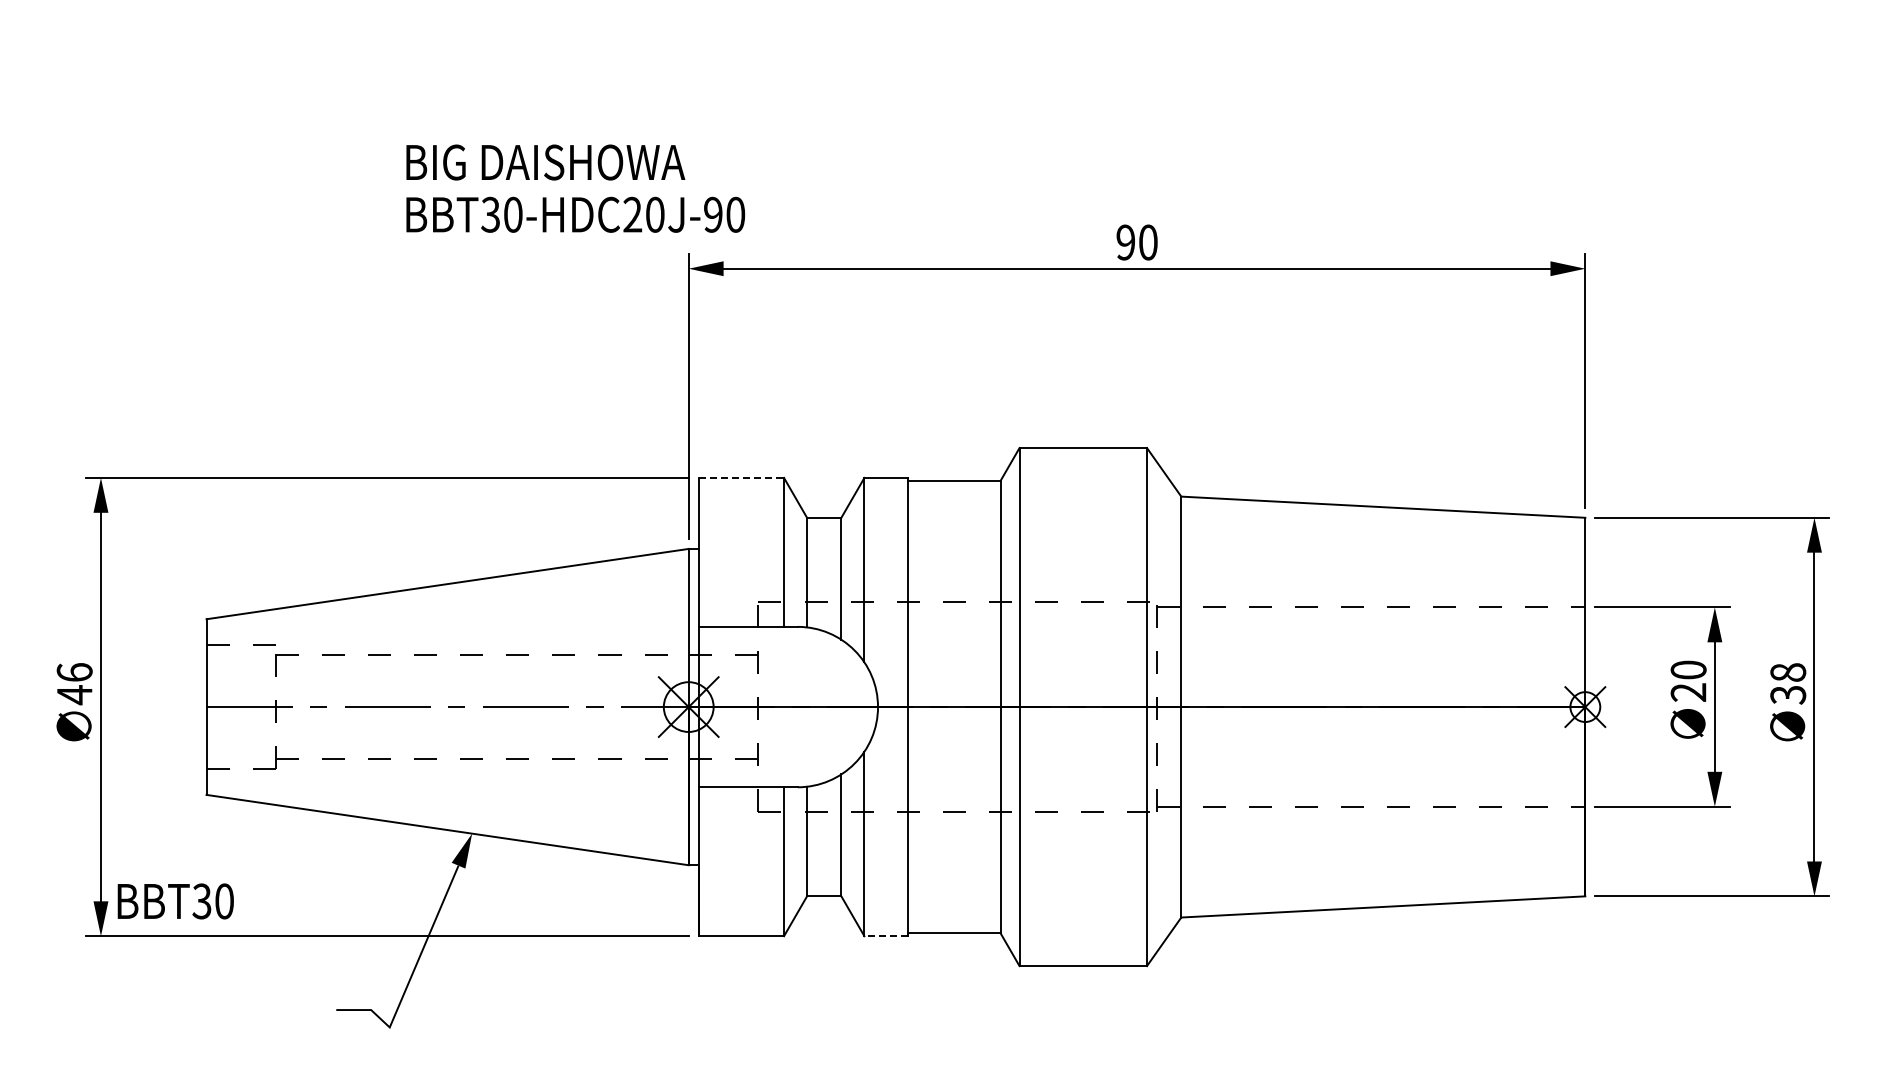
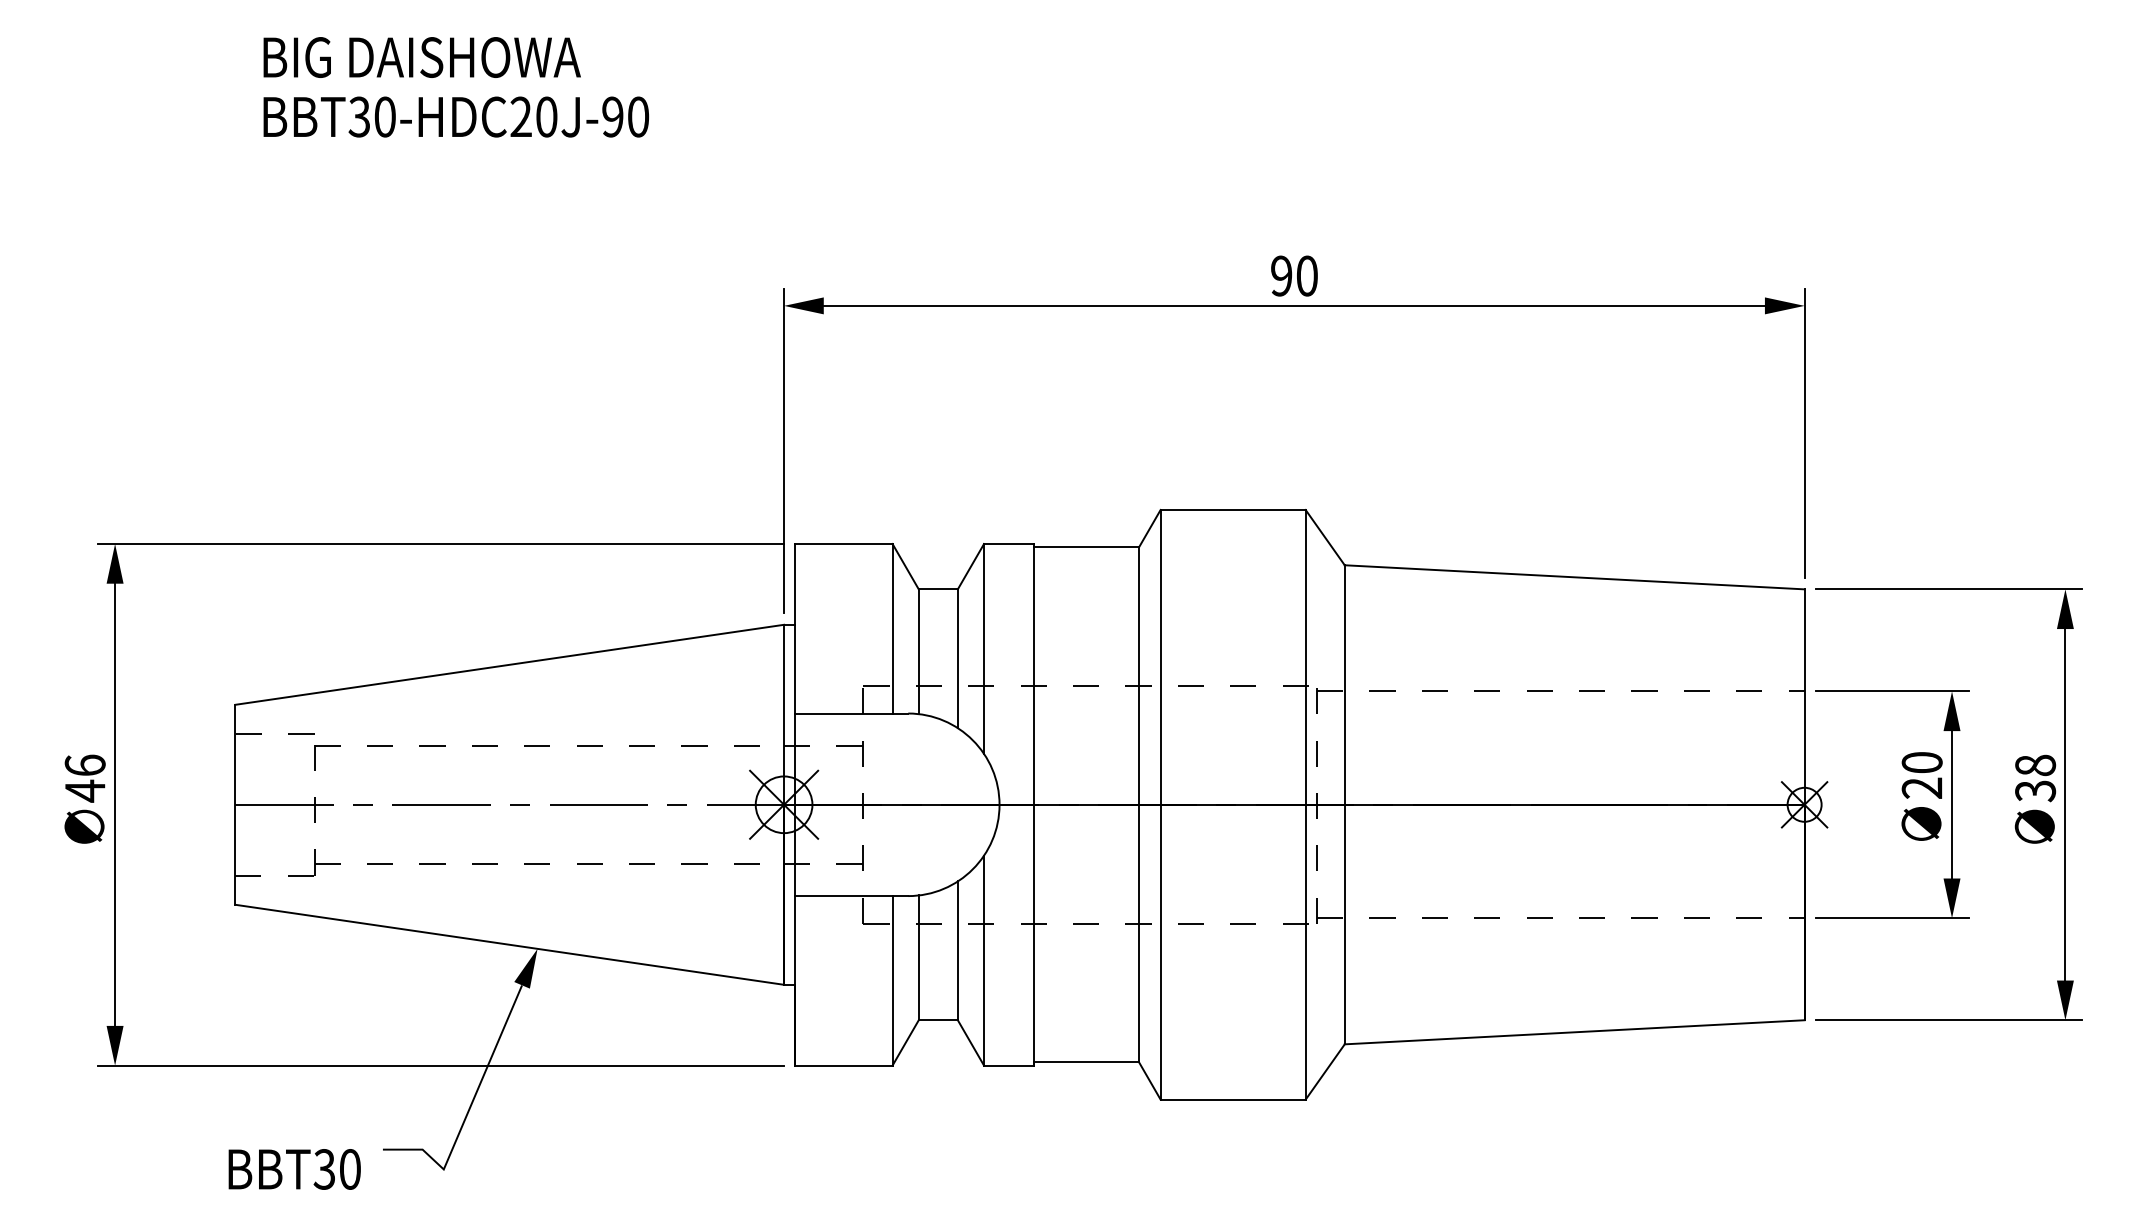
text: (575, 188) -> (456, 87), moved
line: (741, 477) -> (844, 543), dashed -> solid
text: (175, 901) -> (294, 1169), moved
line: (886, 936) -> (1009, 1065), dashed -> solid

